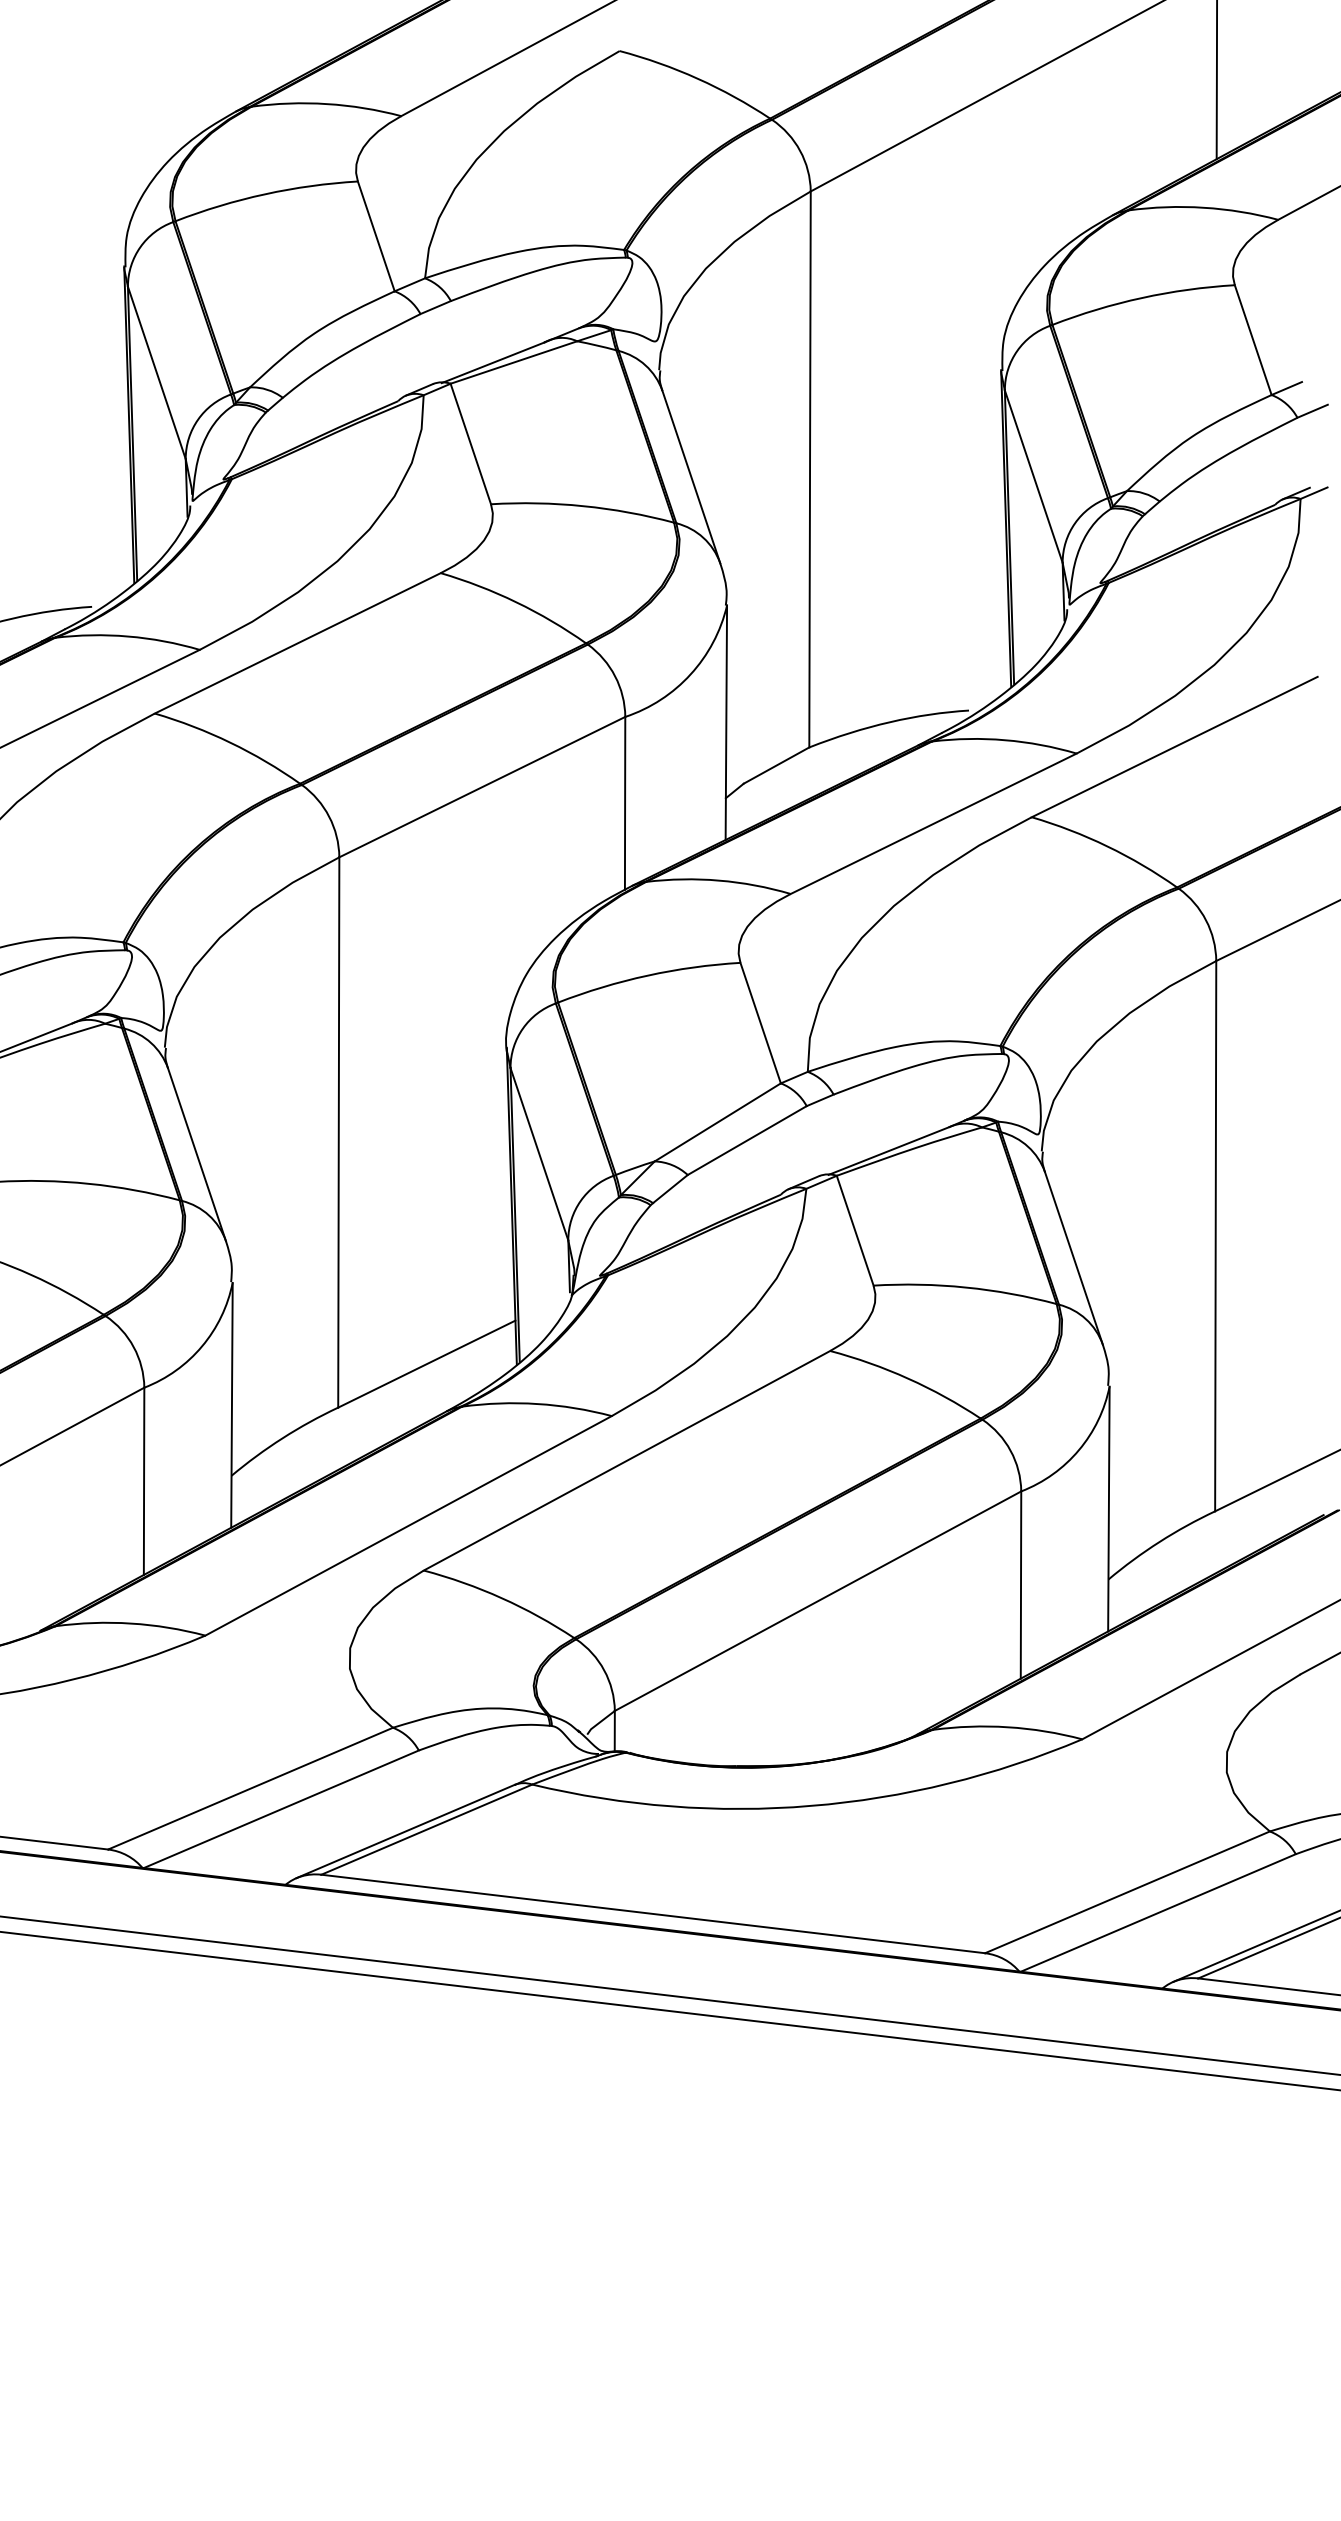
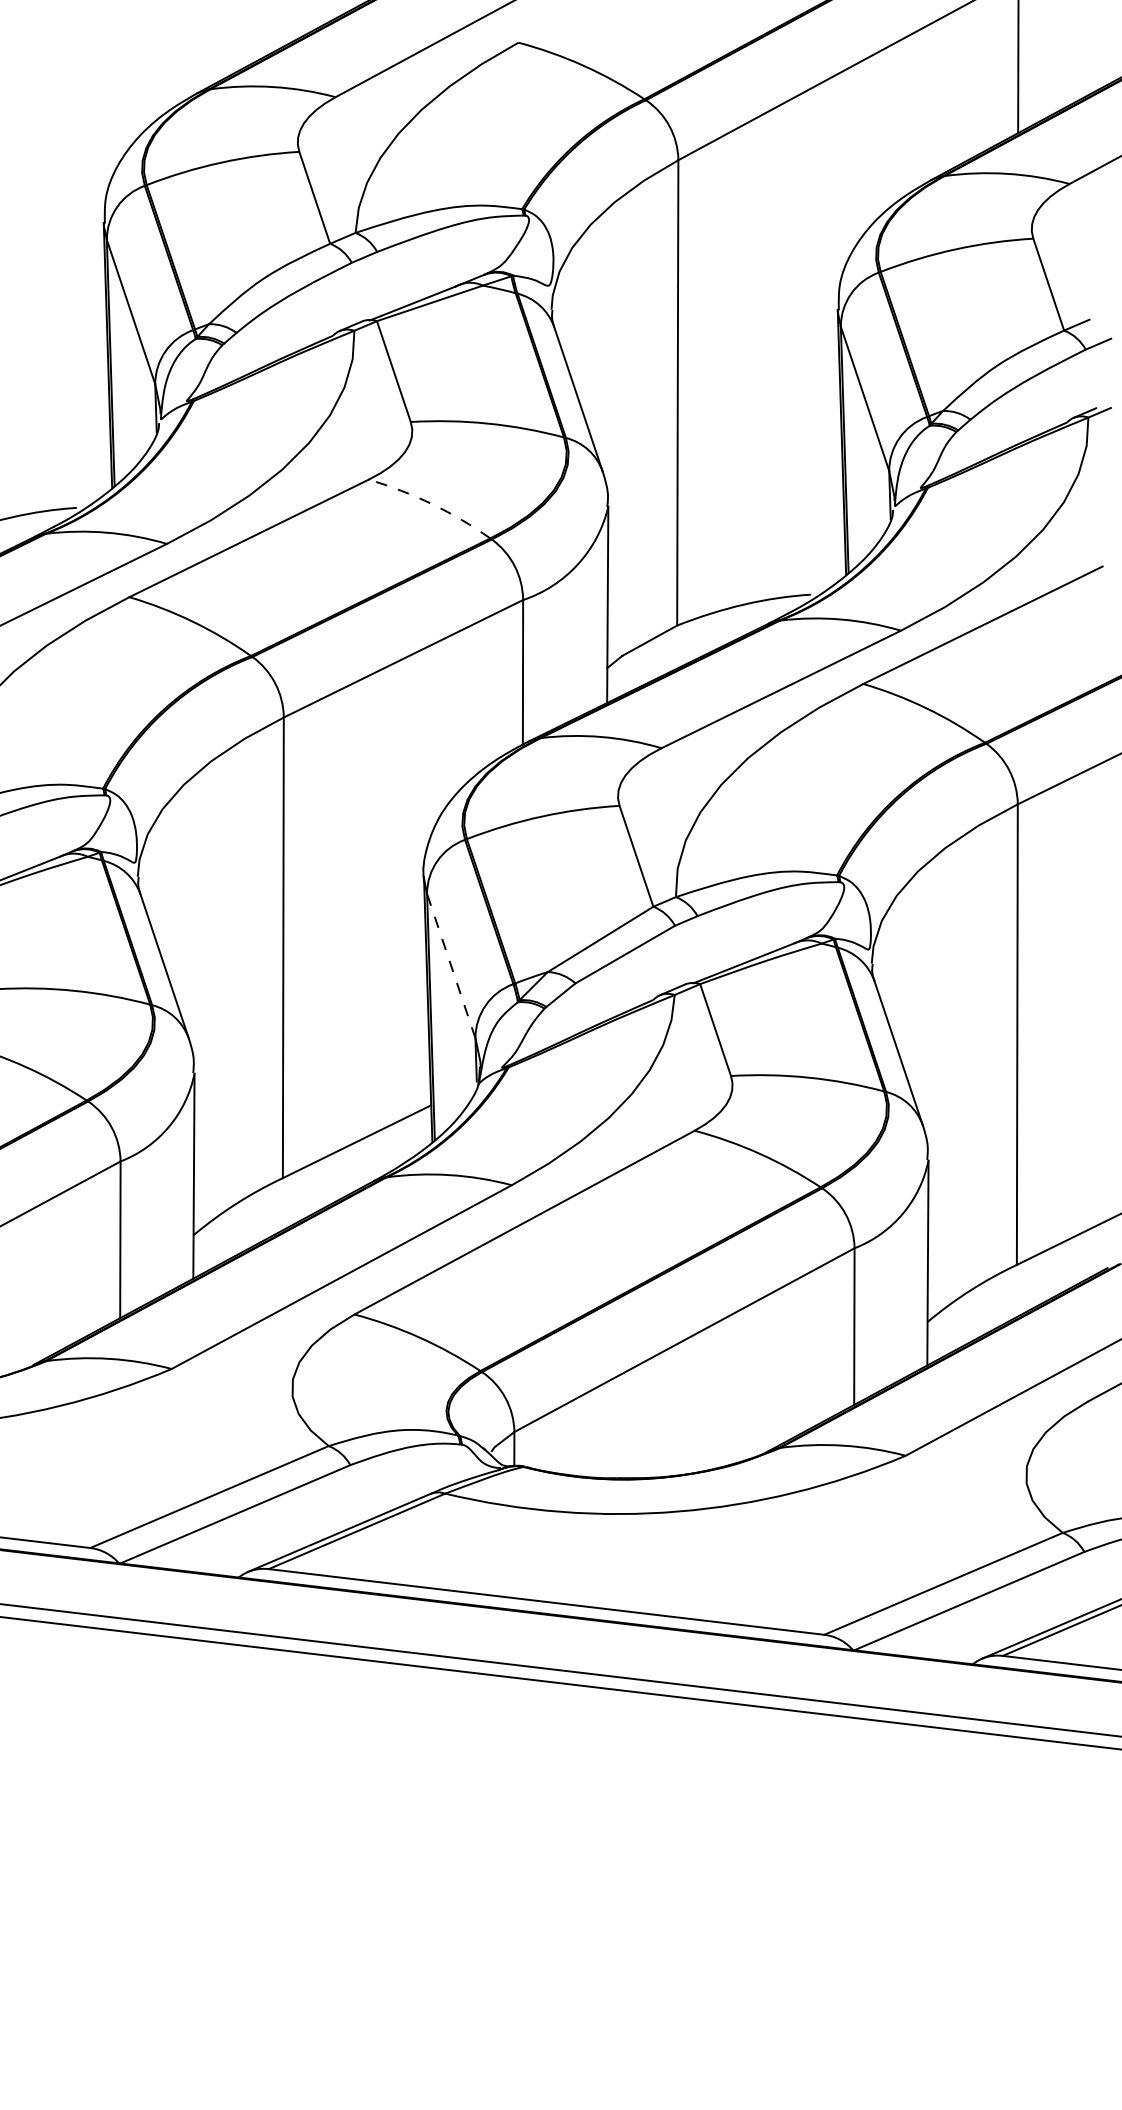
arc: (516, 602) -> (432, 504), solid -> dashed
line: (539, 1154) -> (451, 966), solid -> dashed

